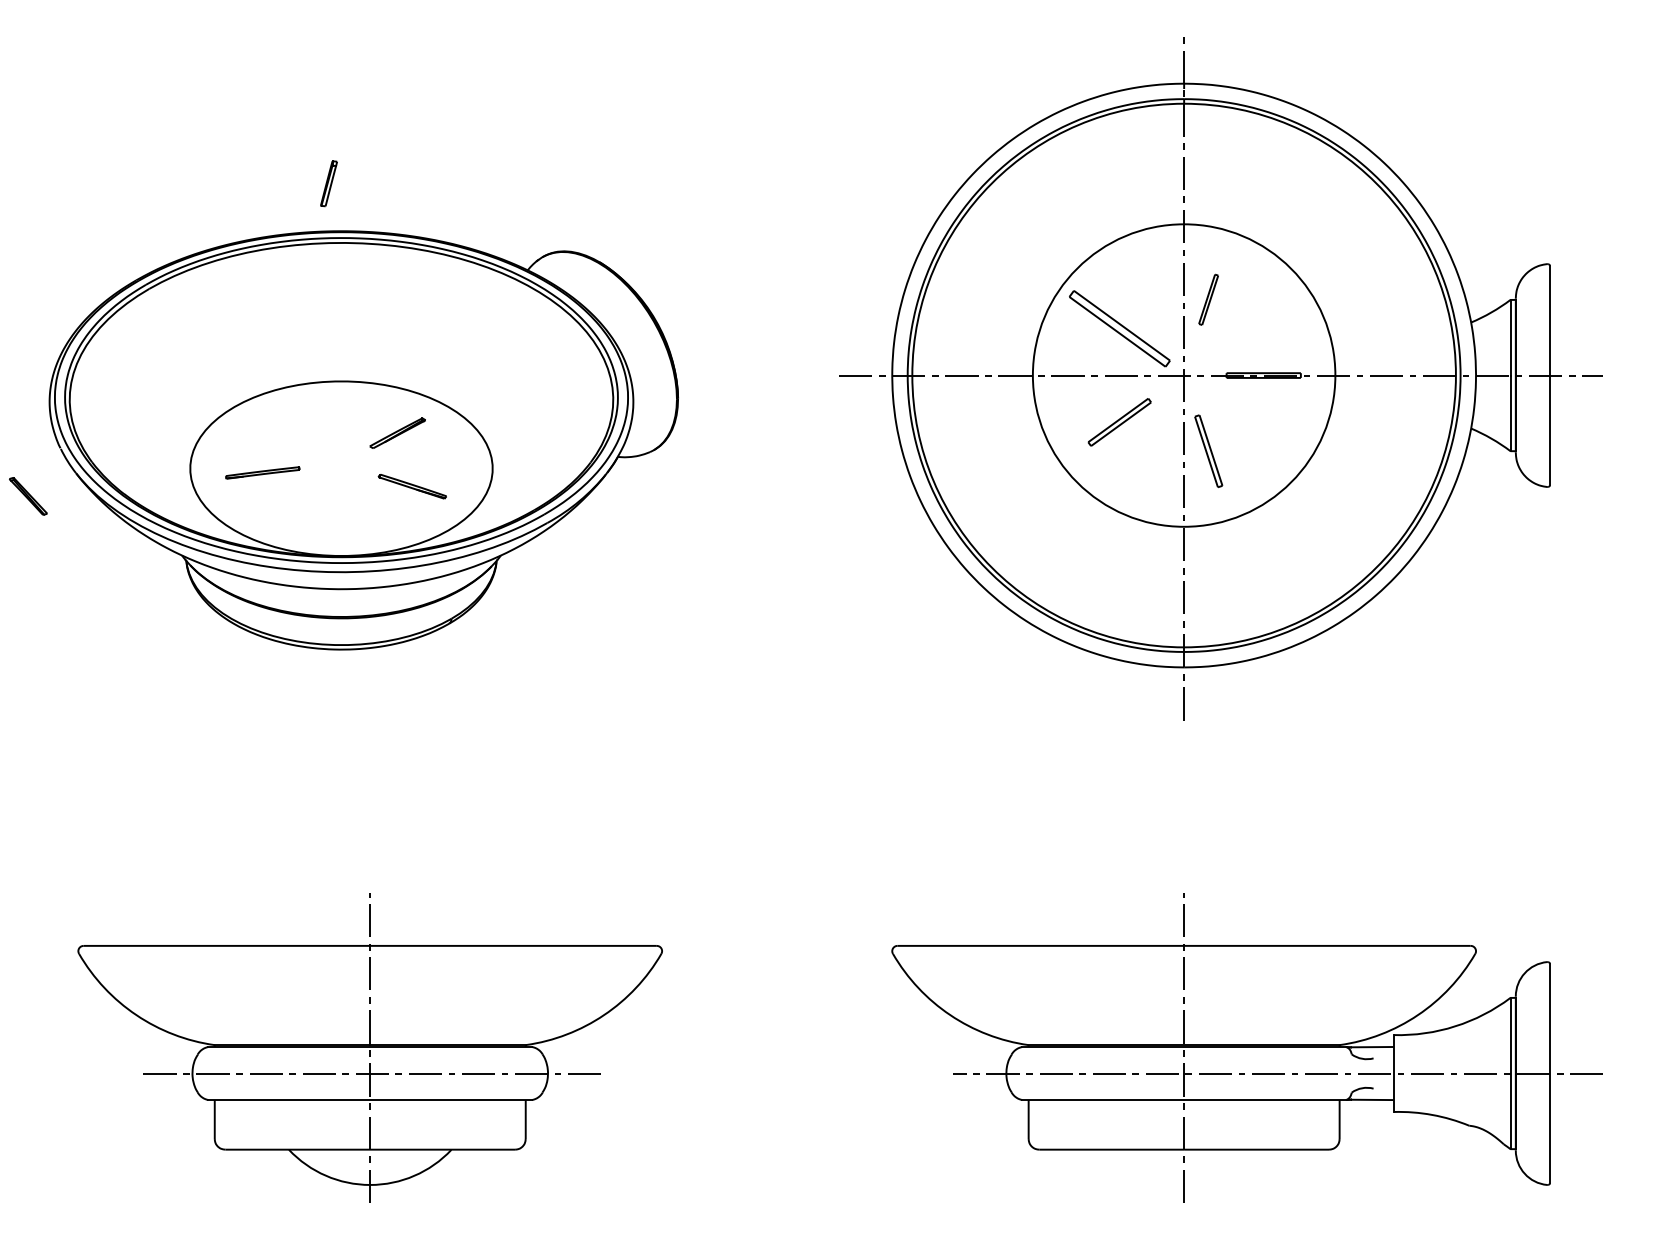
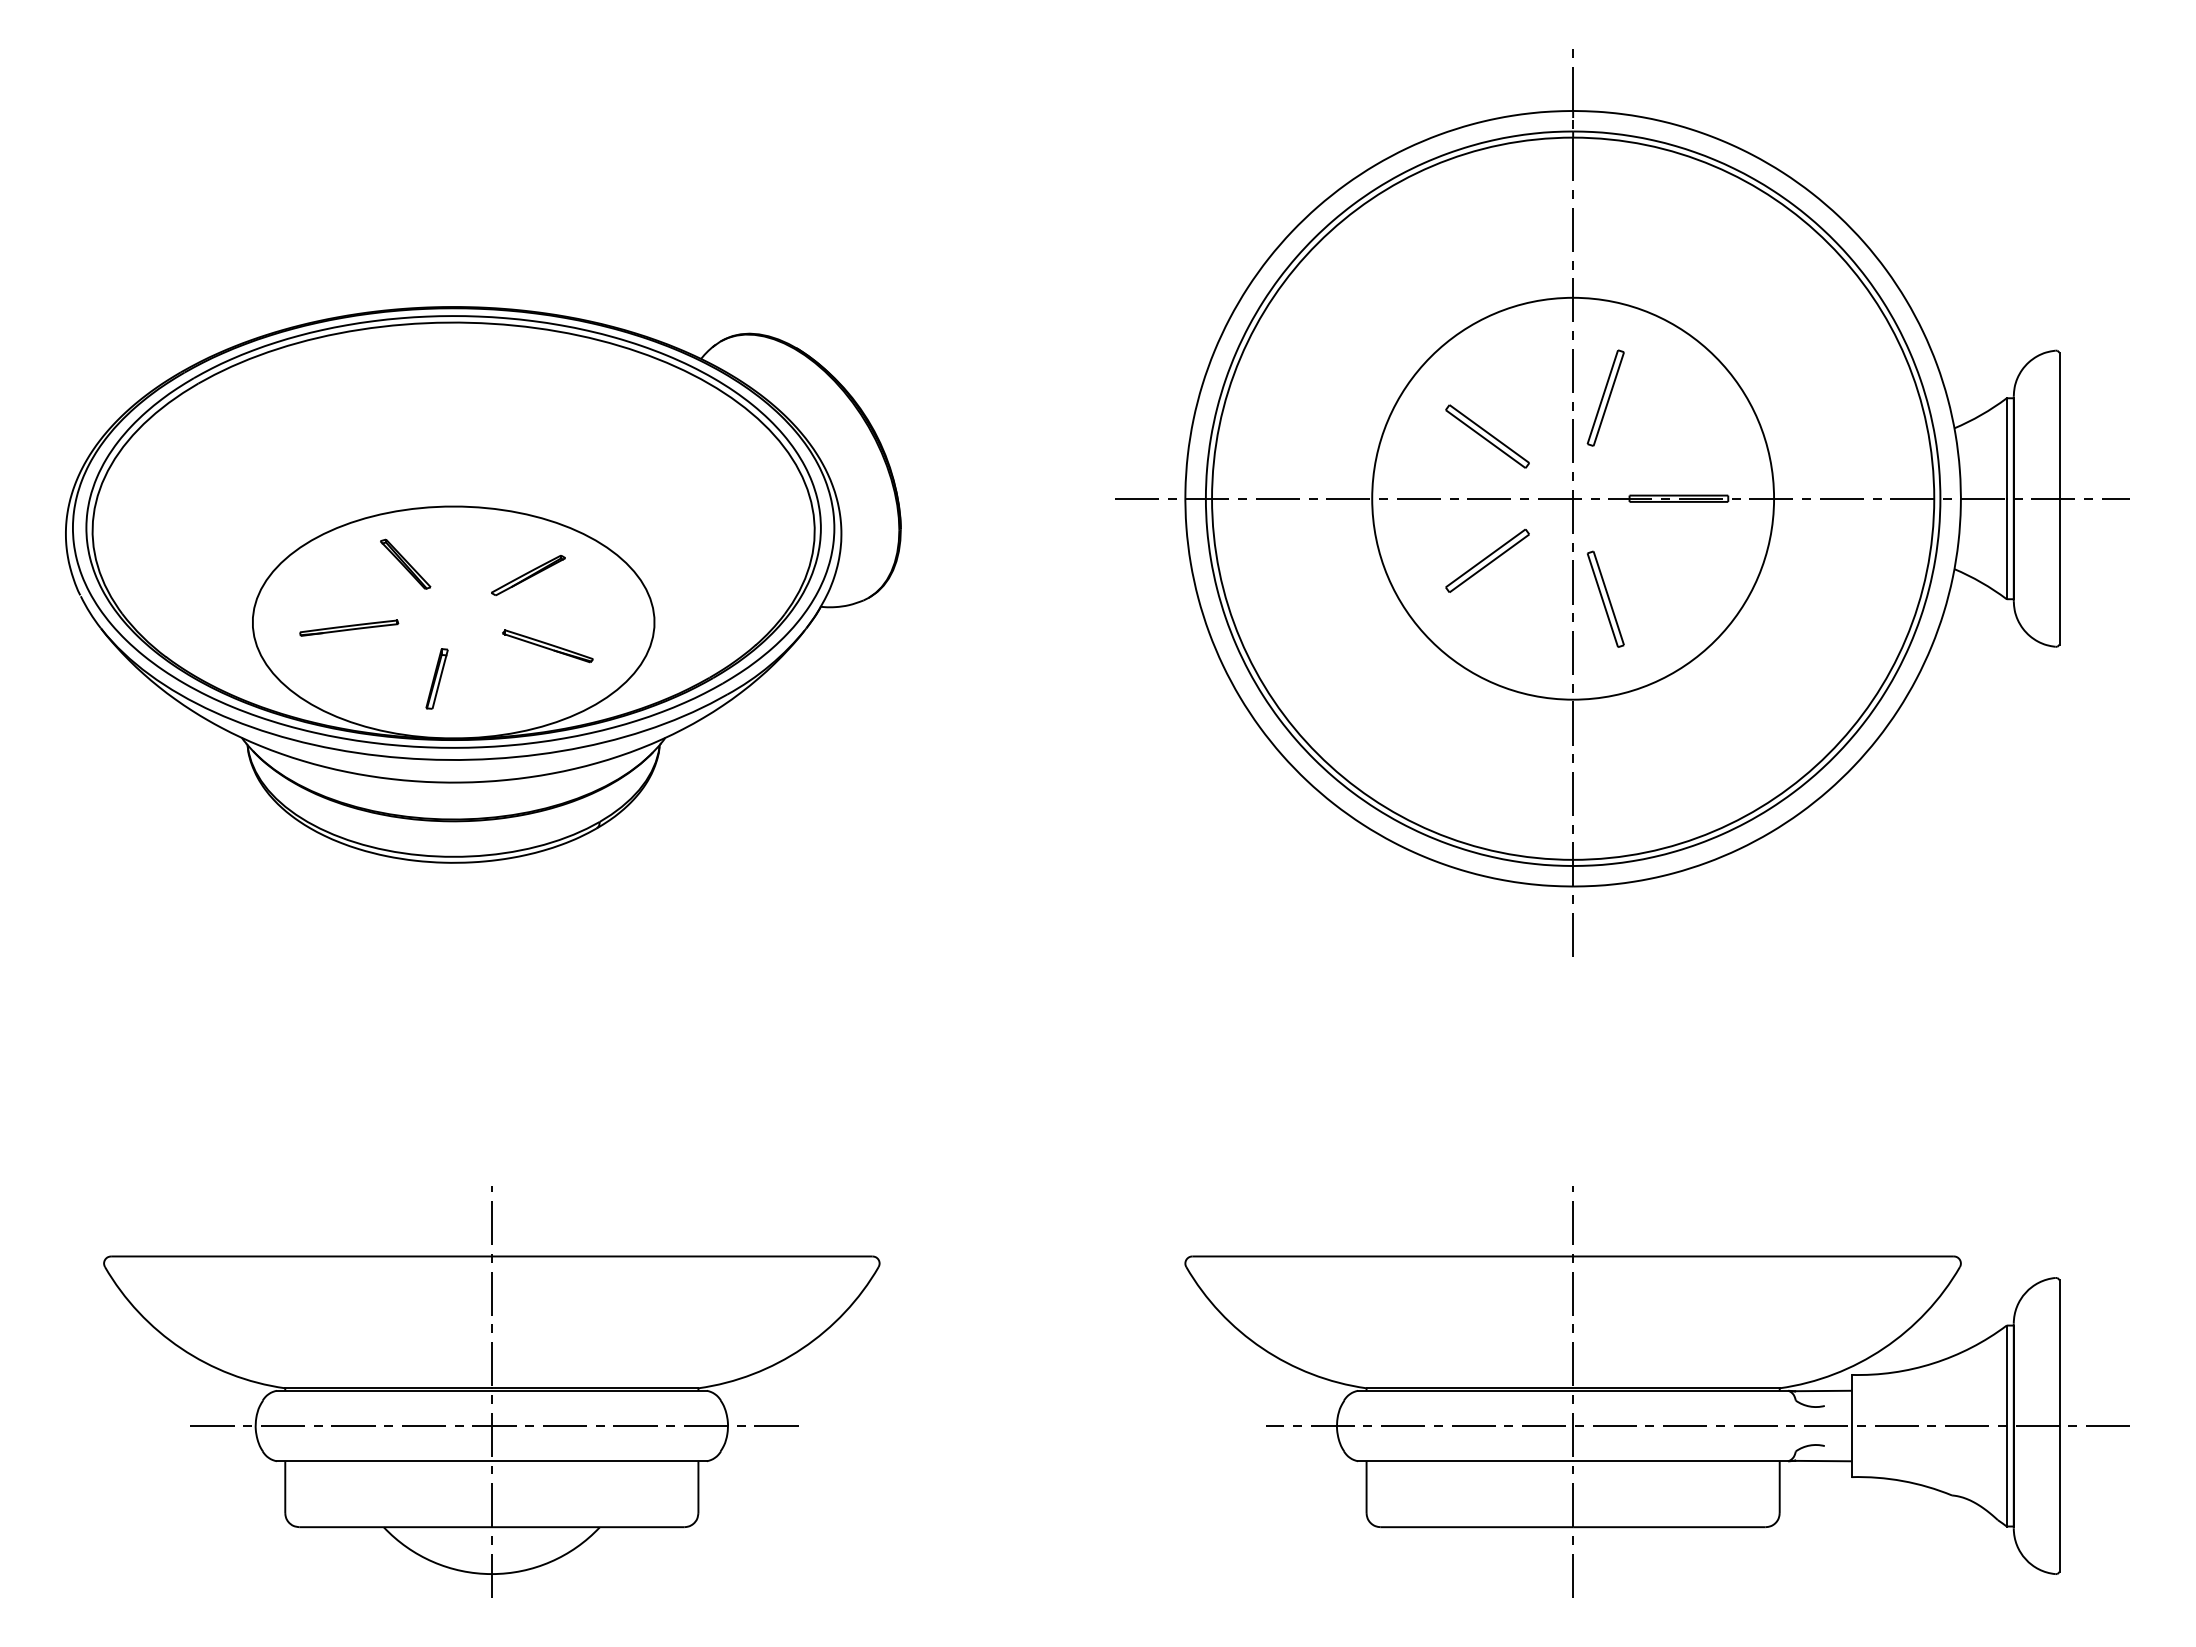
part: (328, 183) -> (436, 678), moved
part: (1208, 299) -> (1605, 397), size x1.43
part: (1119, 328) -> (1487, 436), size x0.62
part: (28, 495) -> (405, 563), moved

